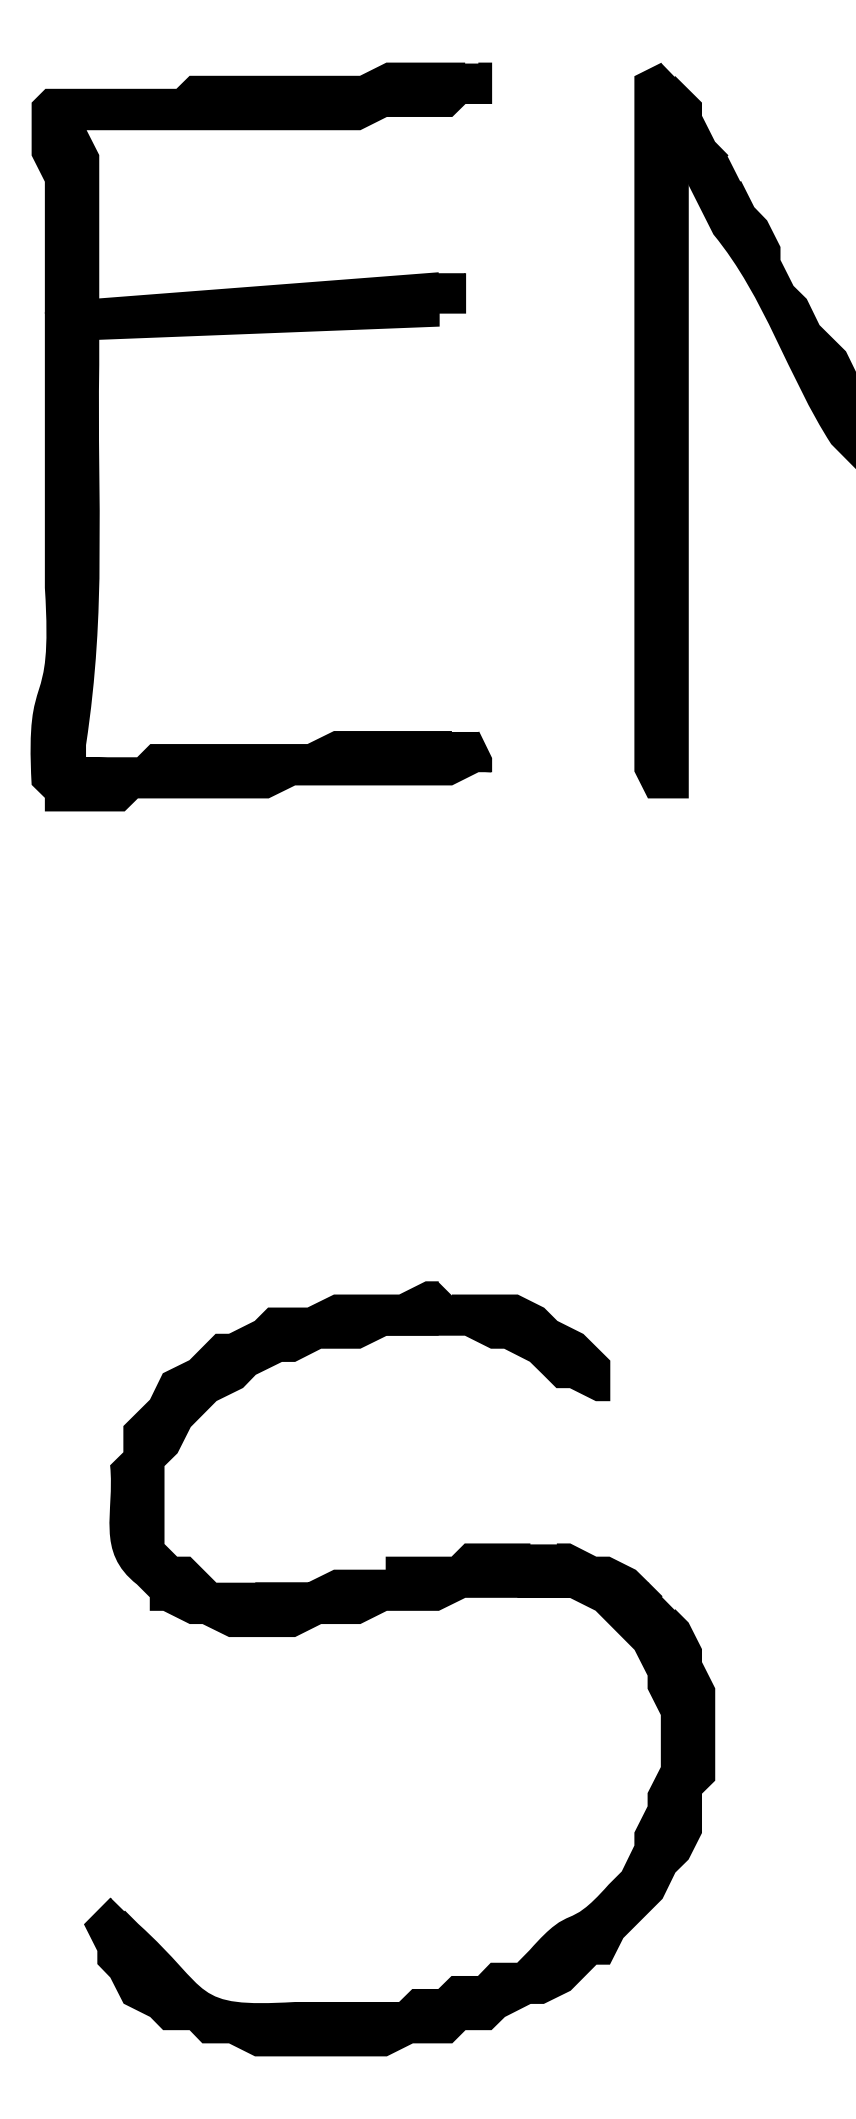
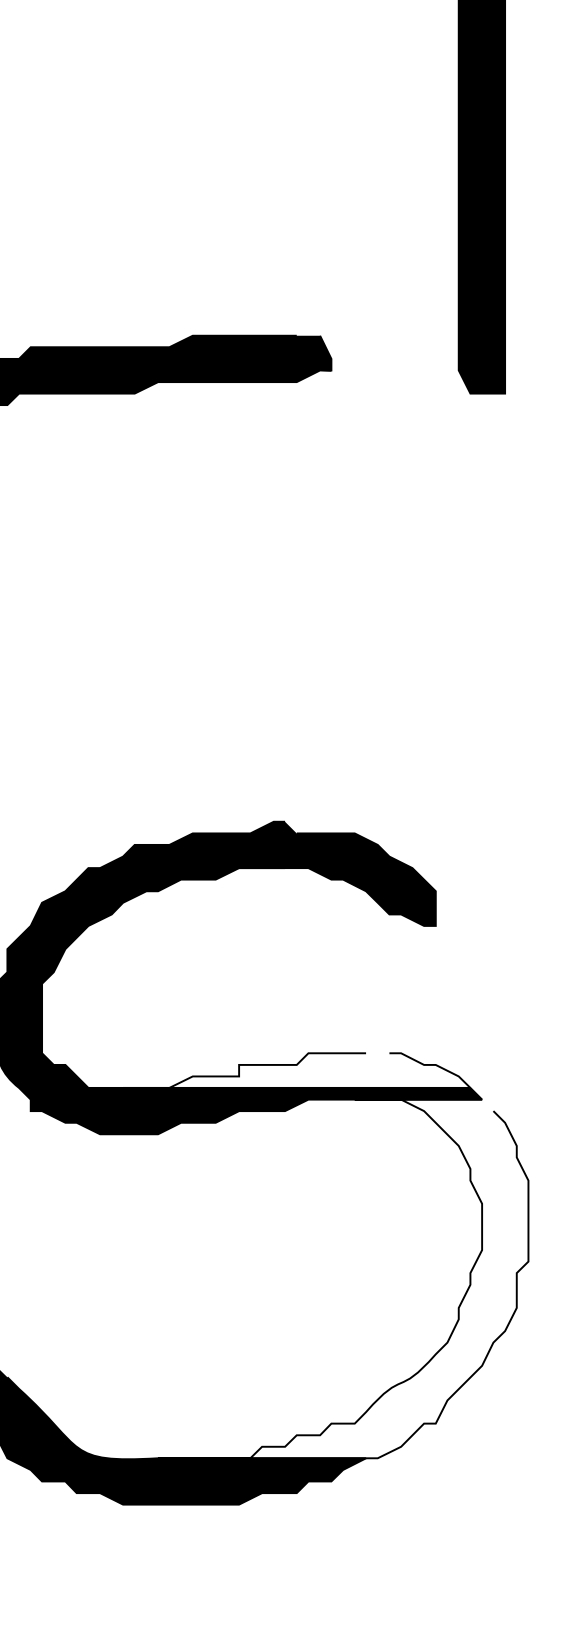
fill: (451, 1563) -> (296, 1070), removed
fill: (504, 1799) -> (343, 1278), removed

